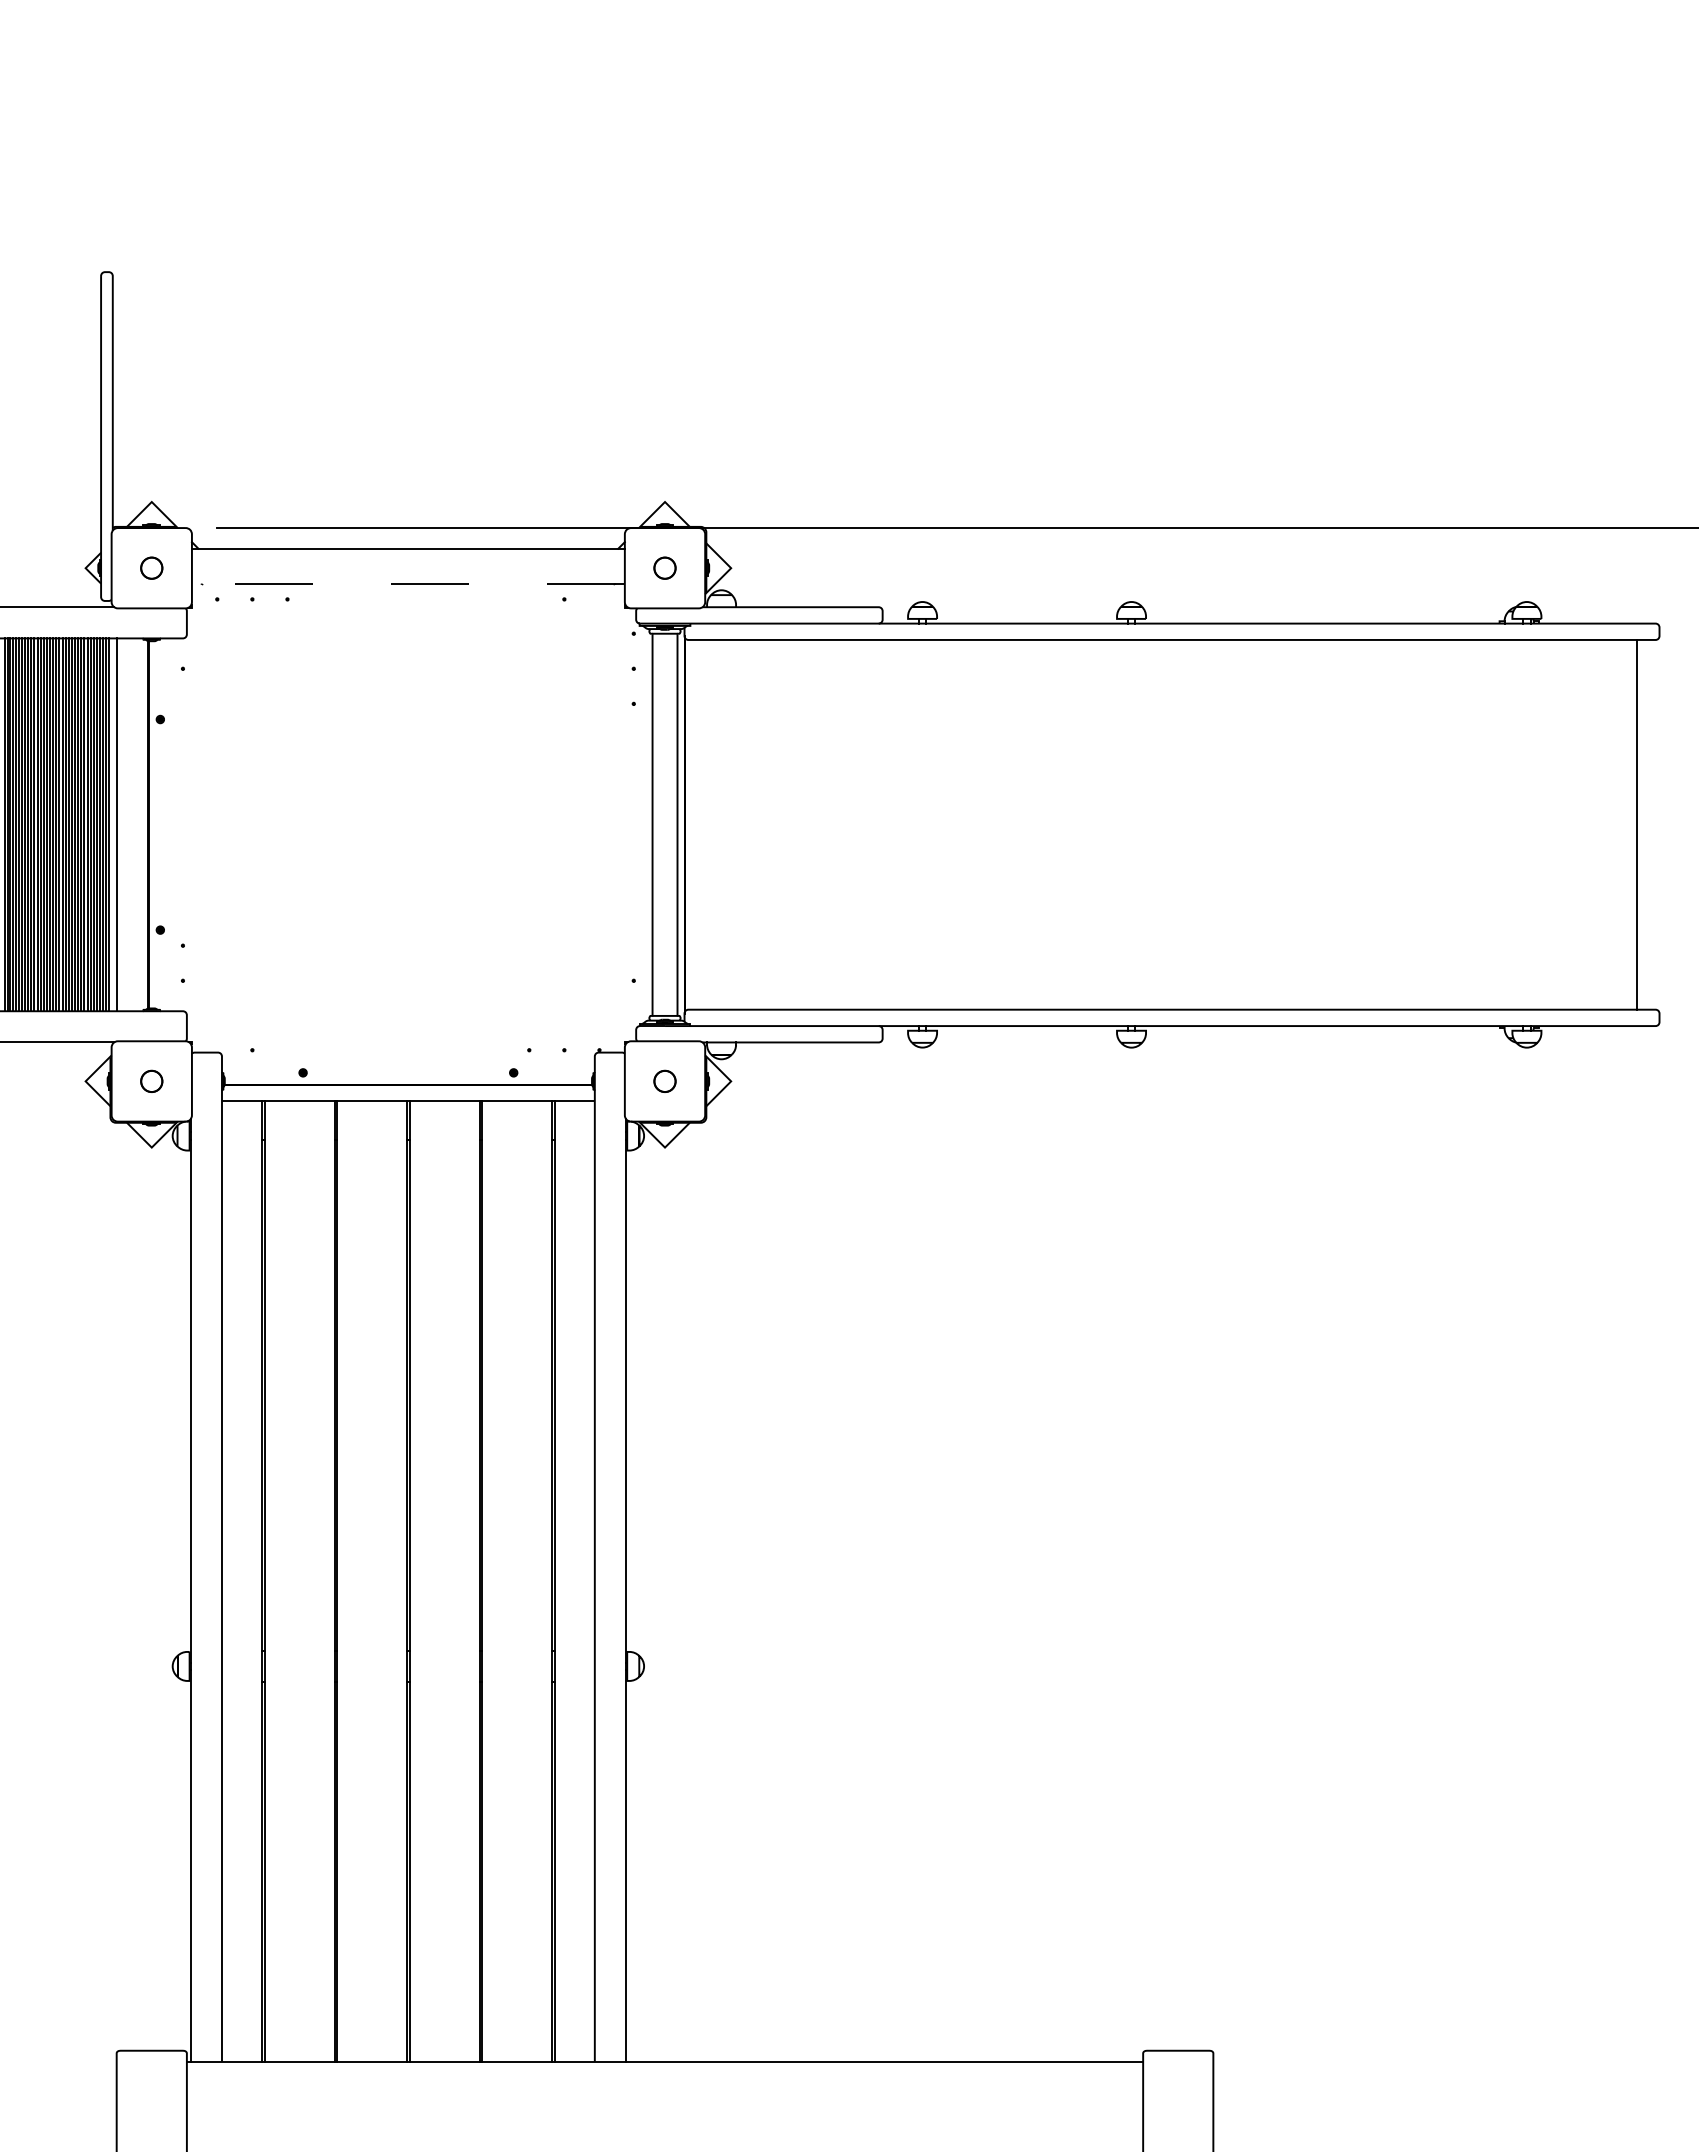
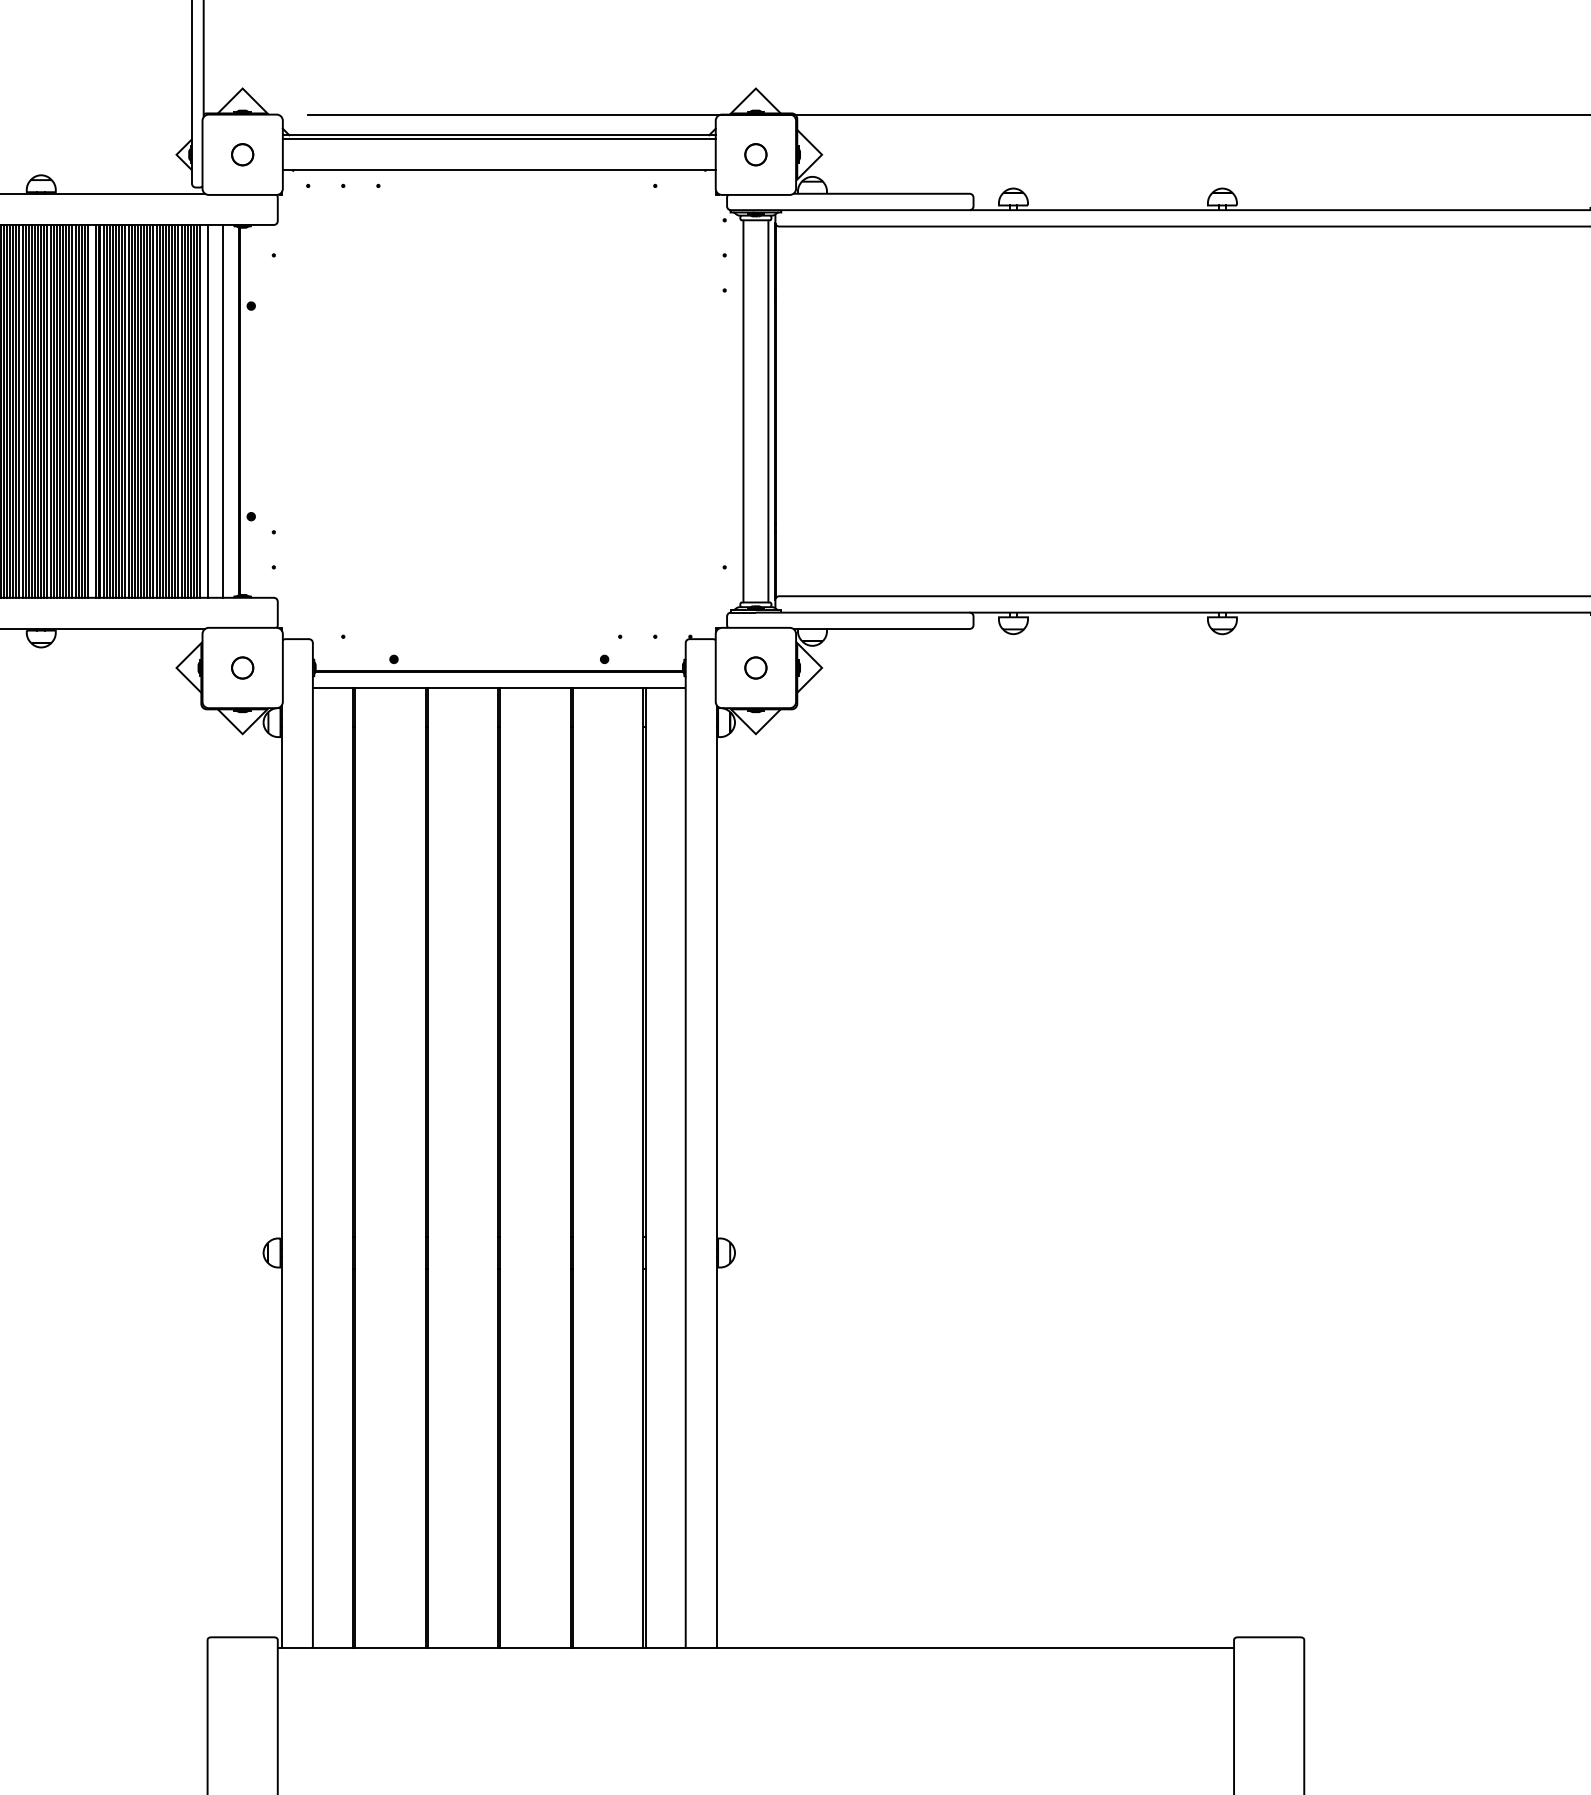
line: (407, 552) -> (498, 139), added
line: (407, 583) -> (498, 170), dashed -> solid
line: (132, 824) -> (223, 411), added

